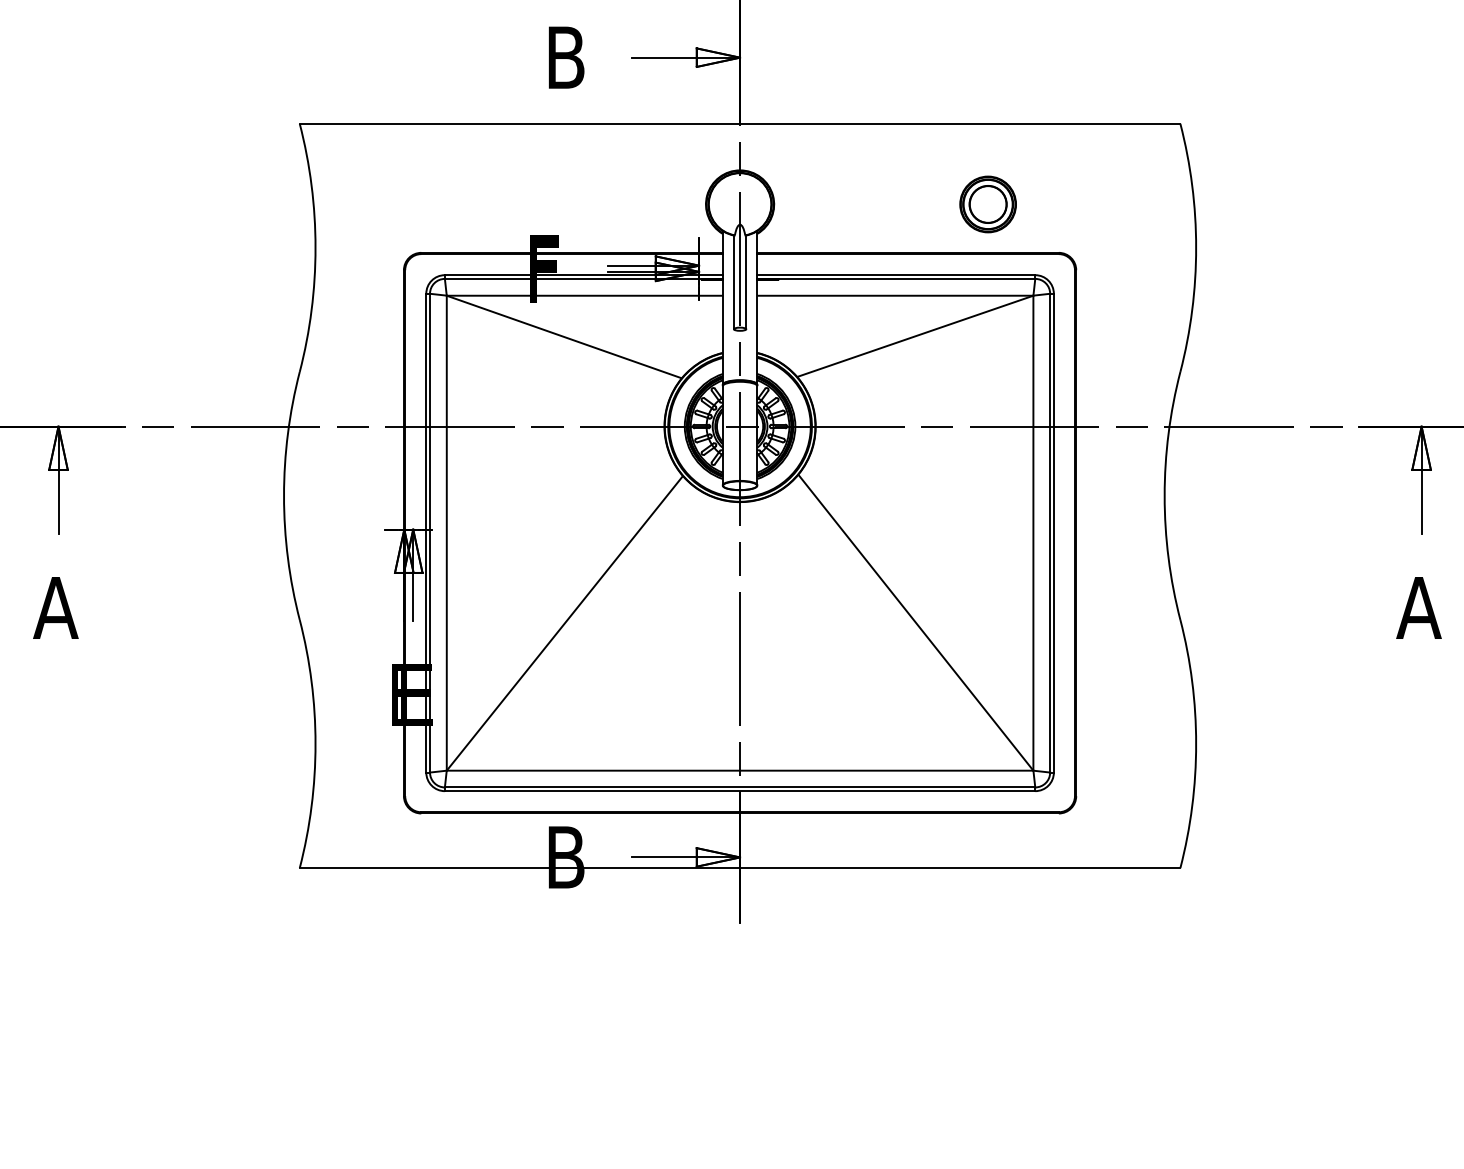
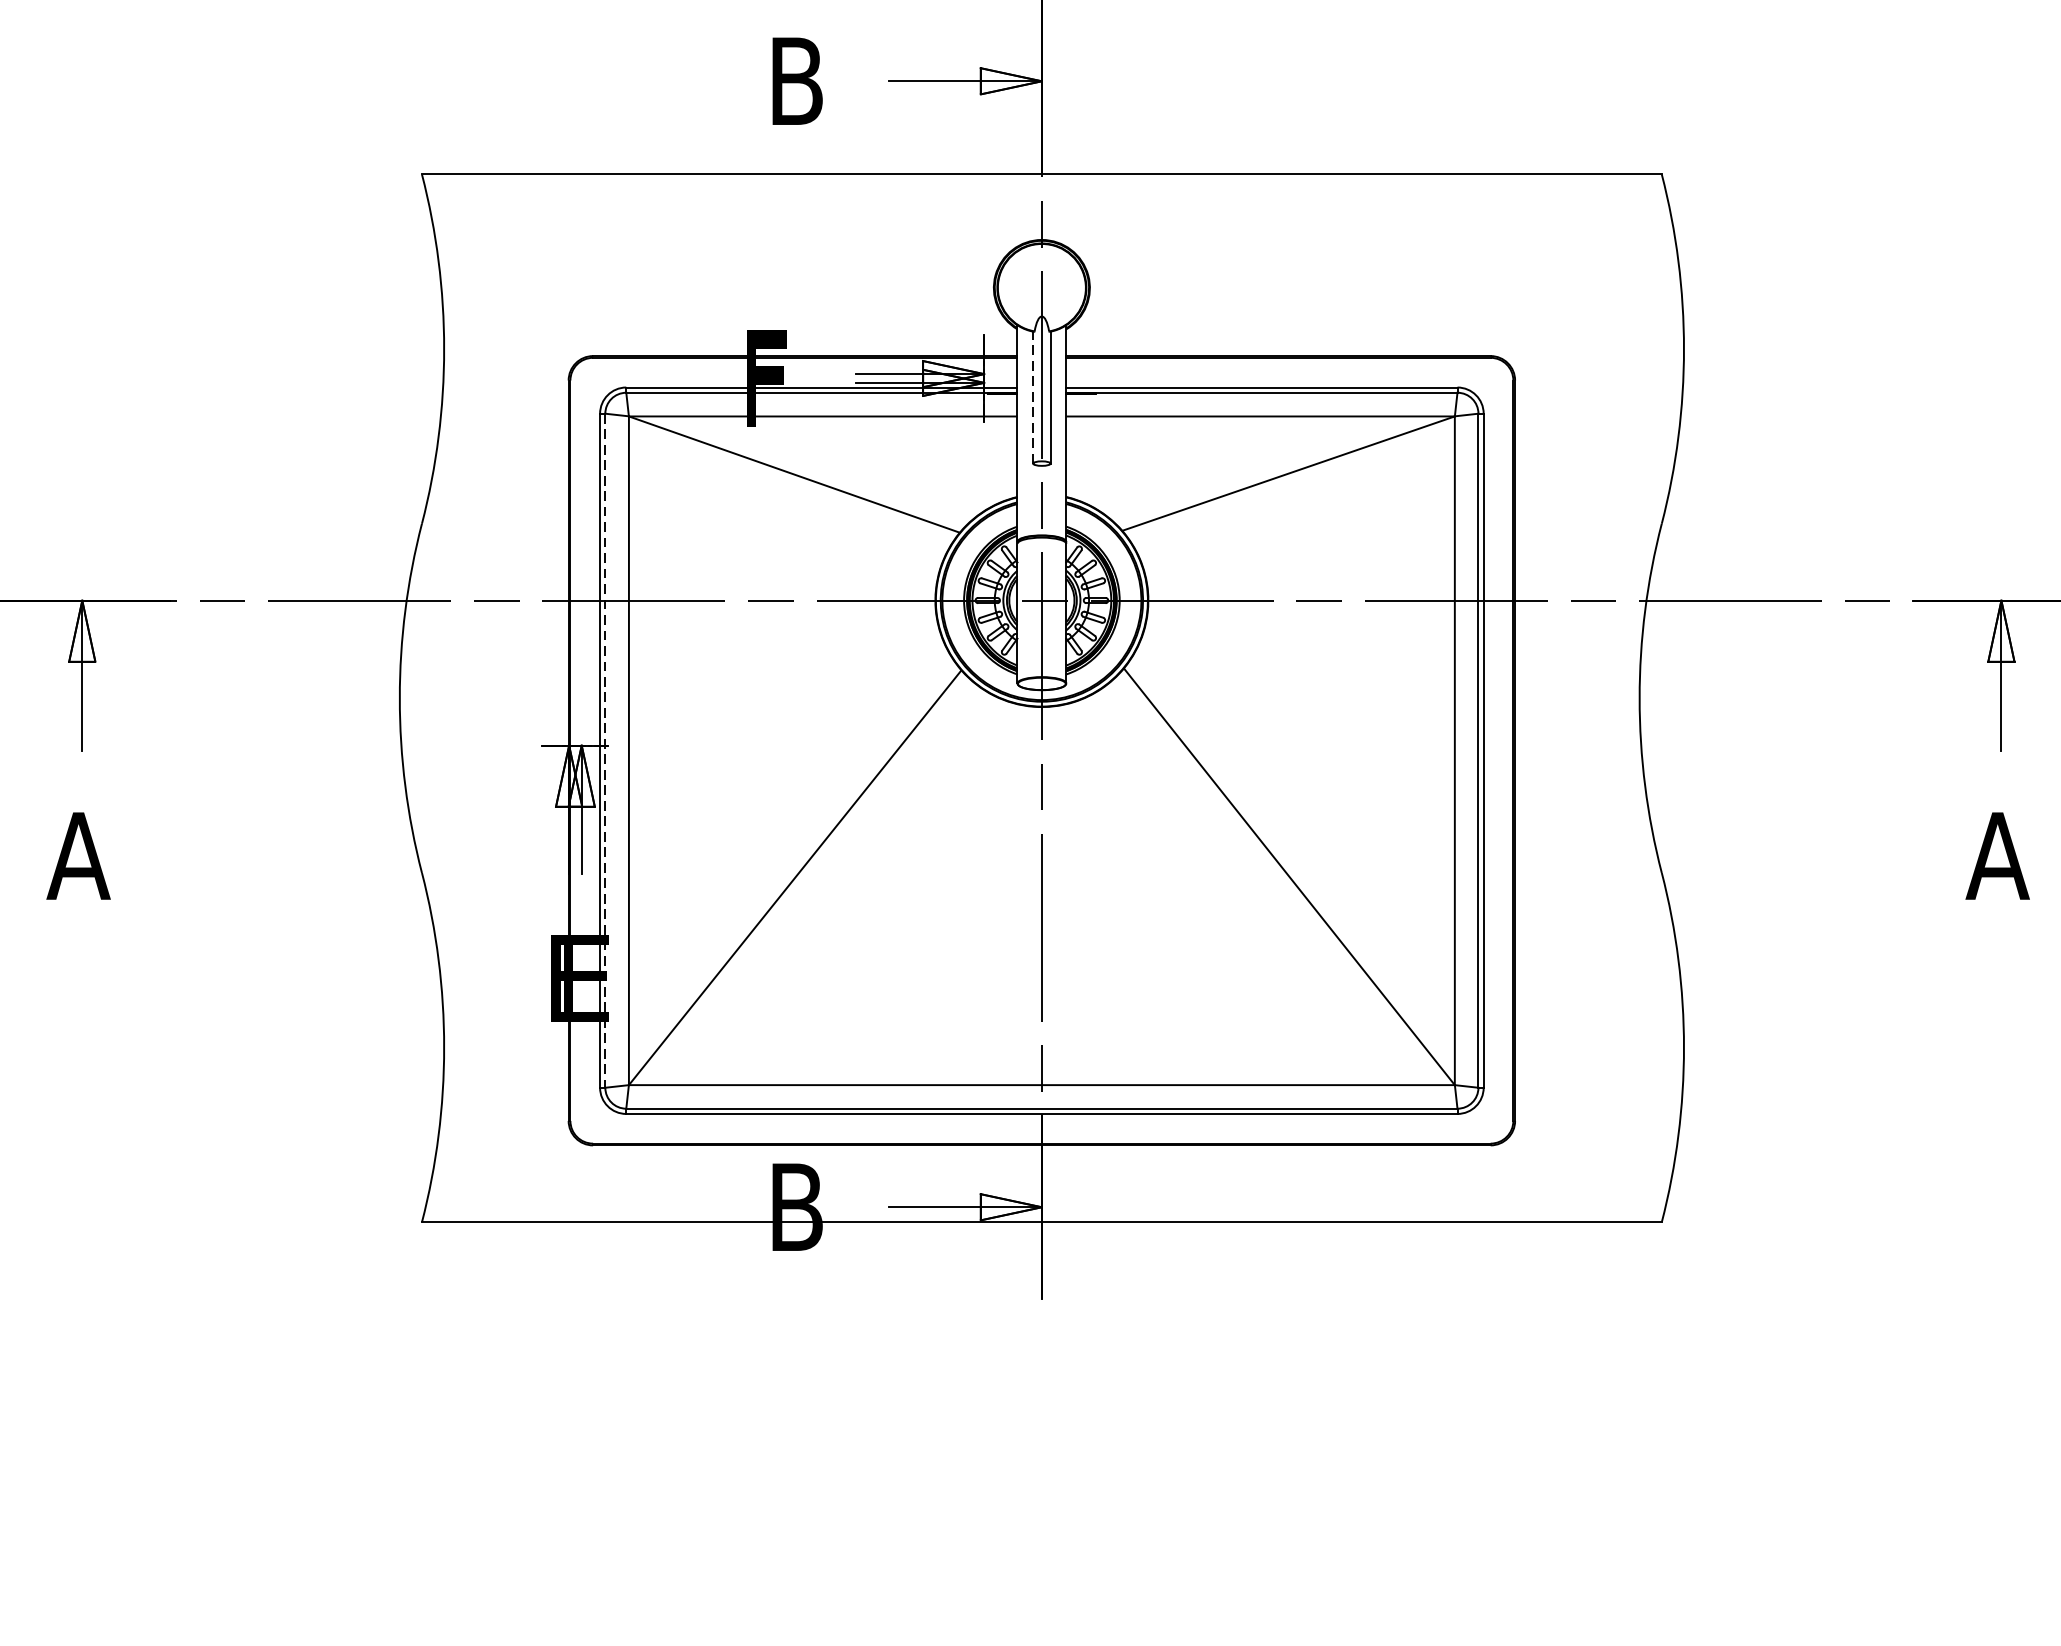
part: (987, 204) -> (1390, 287), removed
line: (733, 282) -> (1032, 397), solid -> dashed
line: (430, 533) -> (606, 751), solid -> dashed

